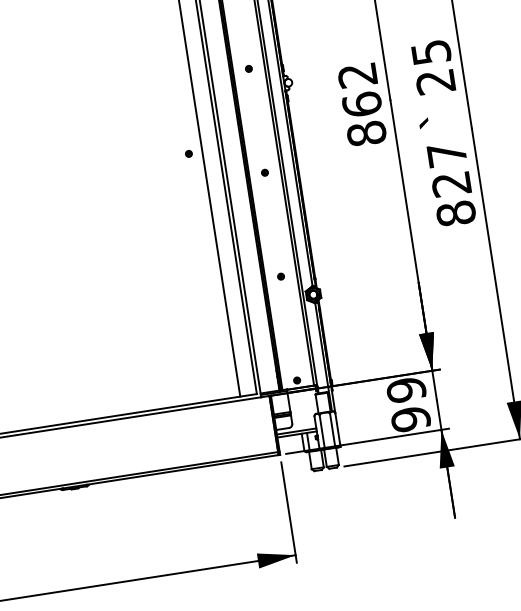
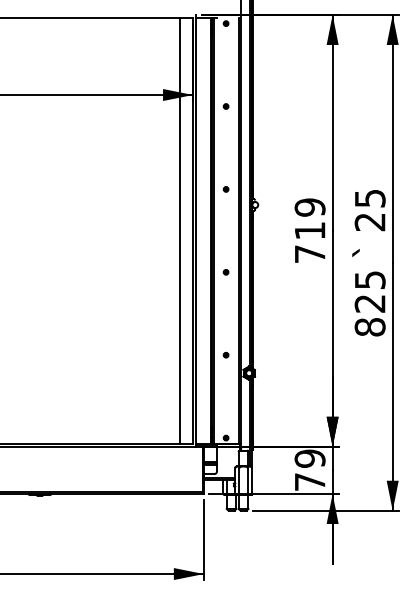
text: (361, 104) -> (309, 230), 862 -> 719
text: (447, 153) -> (370, 279), 827 -> 825
part: (188, 154) -> (168, 248), removed
text: (410, 419) -> (309, 482), 99 -> 79

